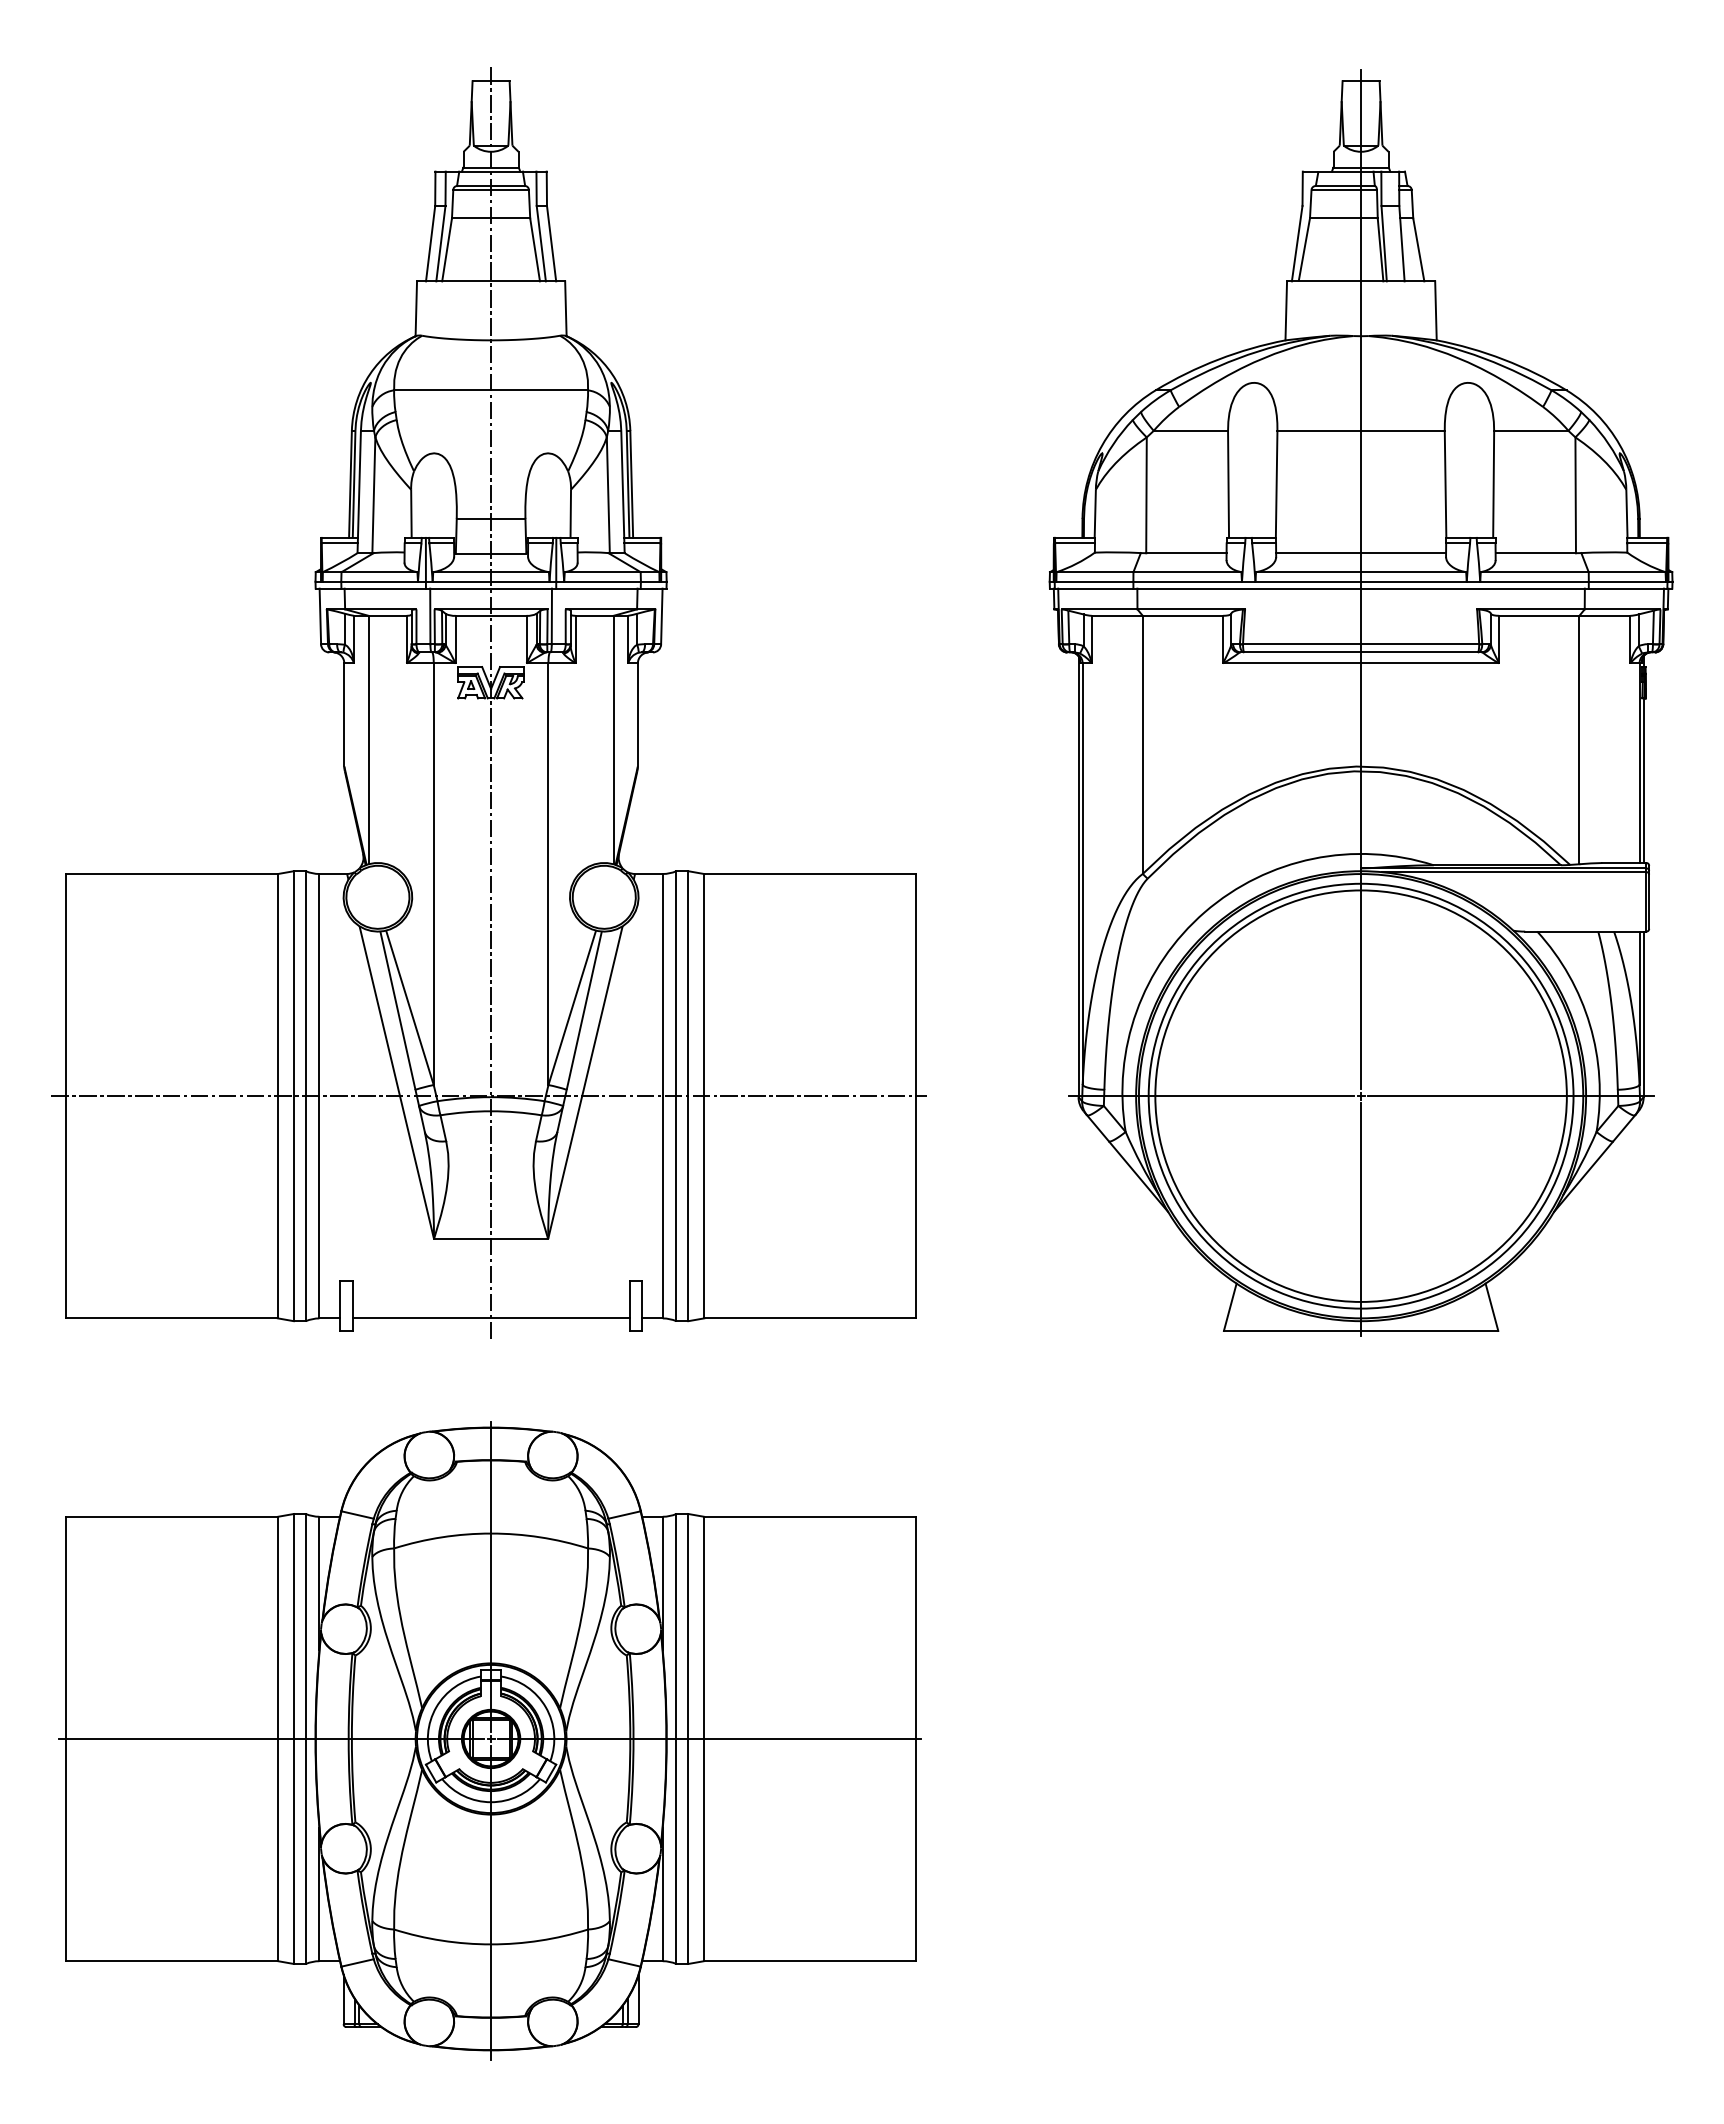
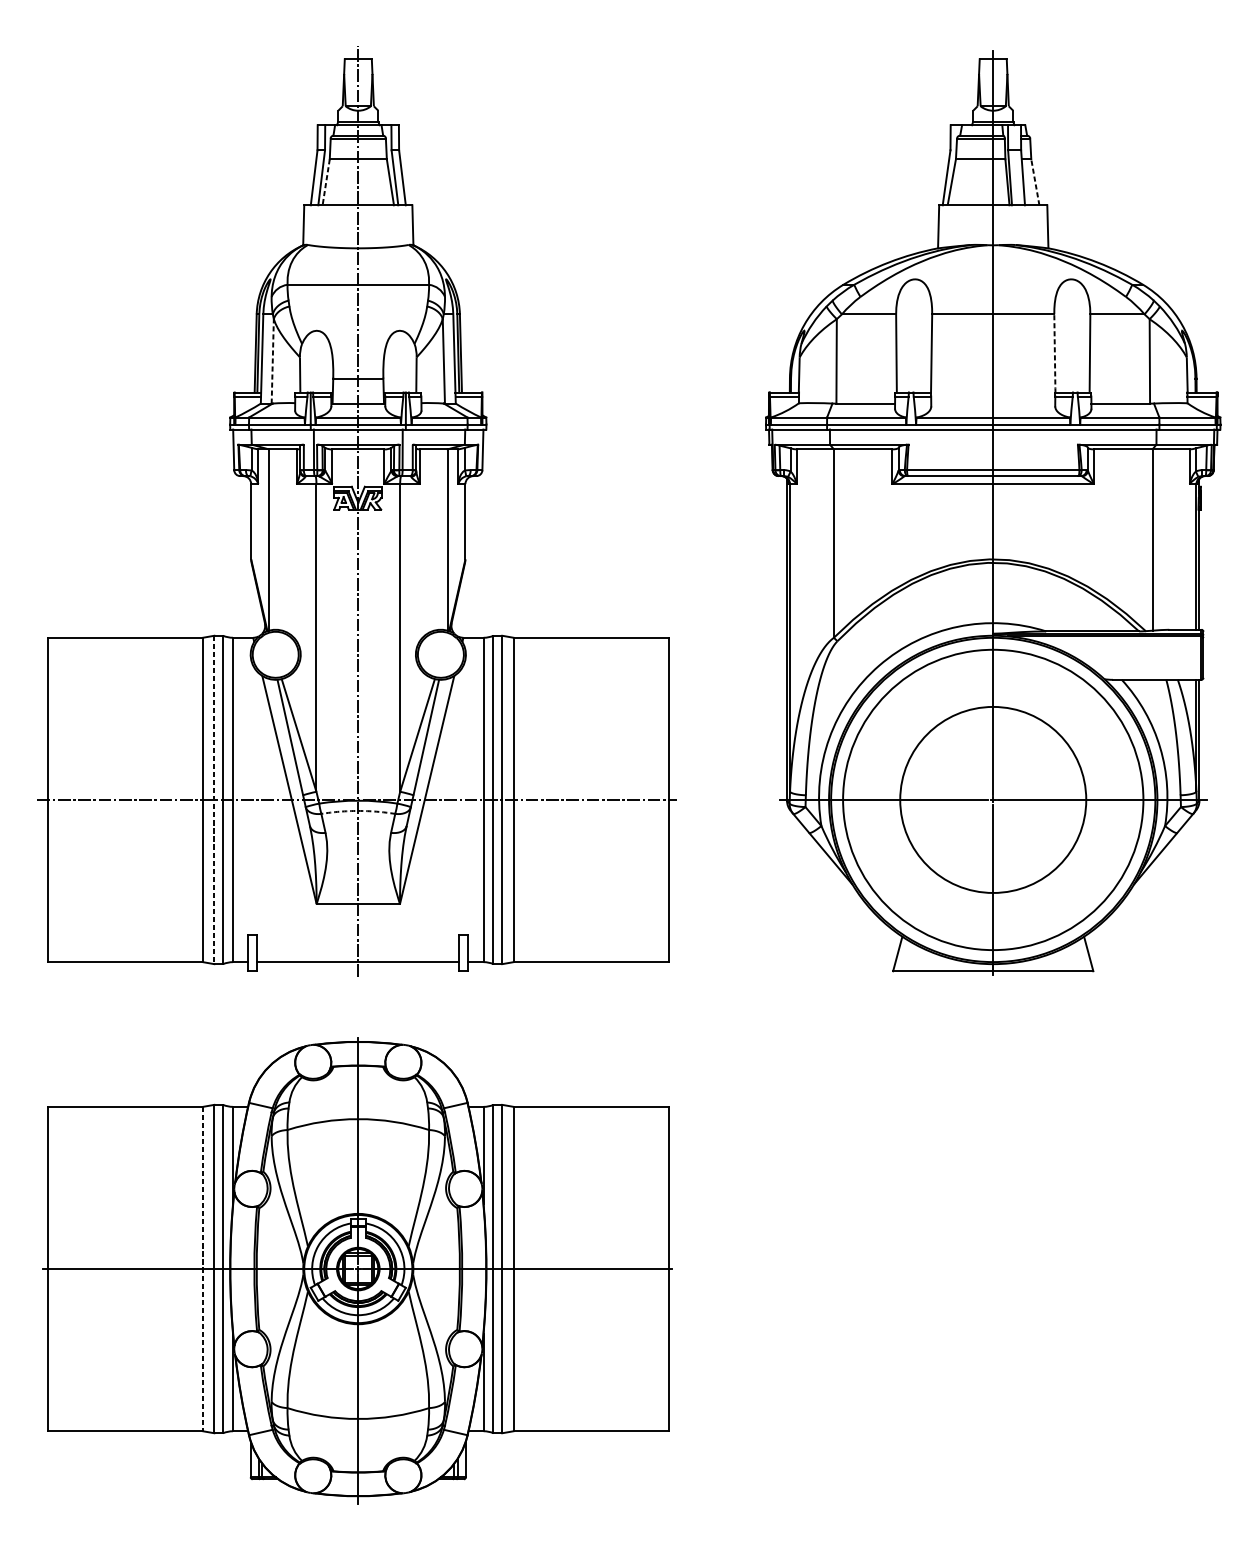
line: (447, 249) -> (326, 182), solid -> dashed
line: (1418, 249) -> (1035, 182), solid -> dashed
line: (1445, 484) -> (1054, 353), solid -> dashed
line: (373, 495) -> (272, 361), solid -> dashed
line: (1361, 553) -> (993, 403), removed
circle: (1360, 1095) -> (992, 799), size x0.6
line: (293, 1096) -> (214, 800), solid -> dashed
arc: (491, 1111) -> (358, 811), solid -> dashed
line: (277, 1739) -> (202, 1269), solid -> dashed

